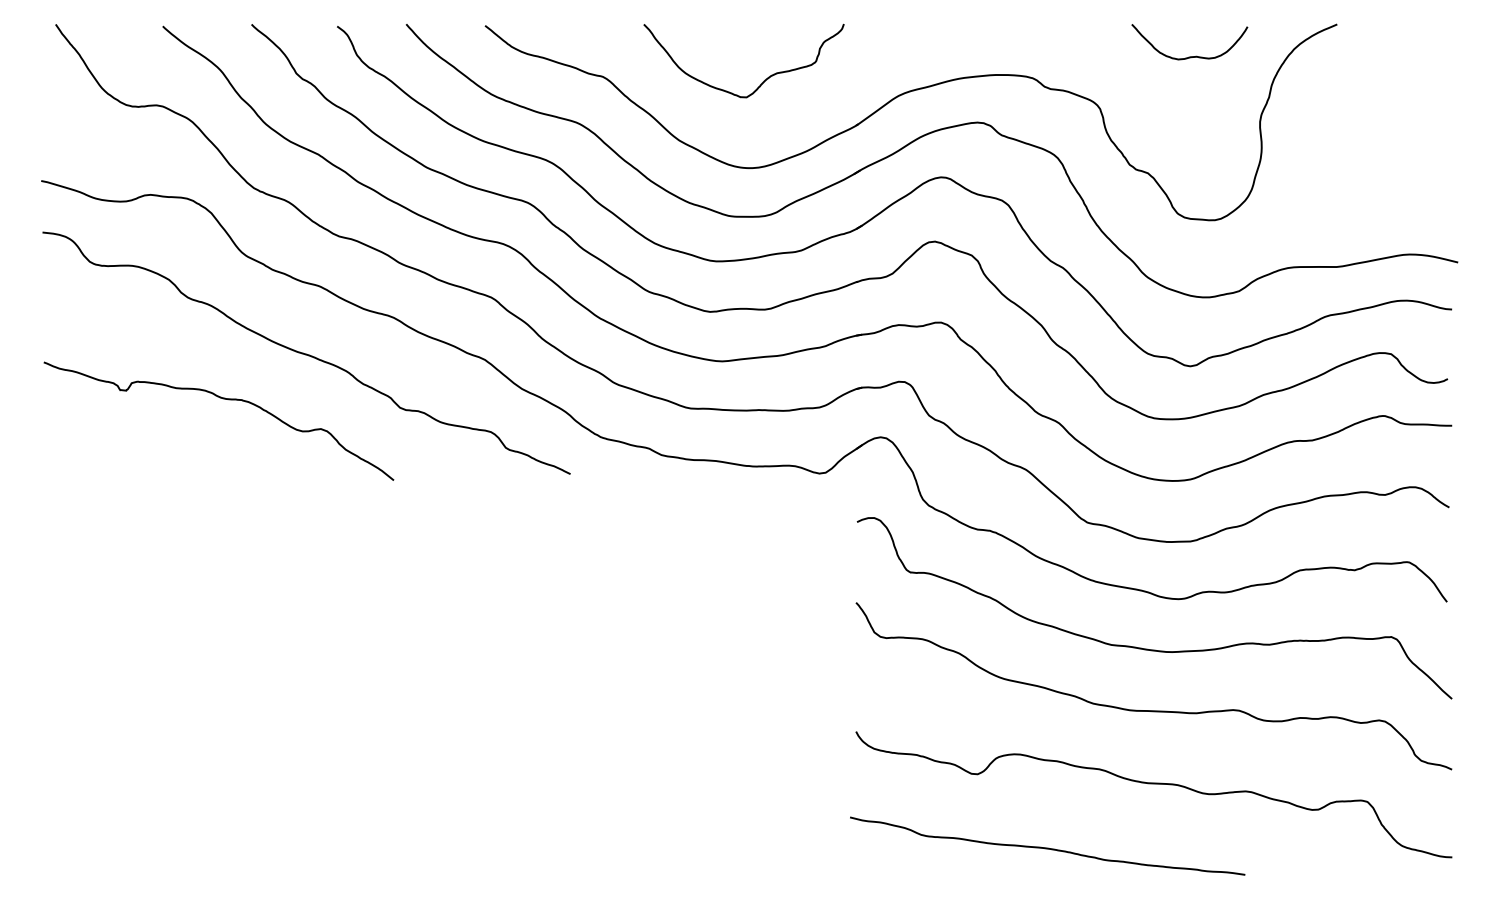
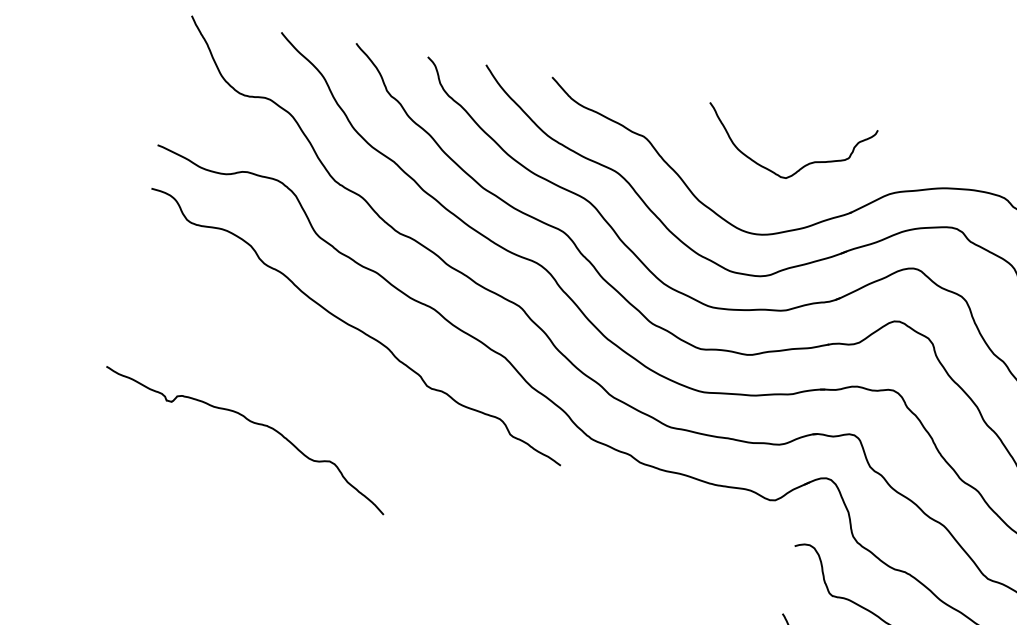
curve: (763, 80) -> (802, 166), moved
curve: (223, 399) -> (252, 422), moved

